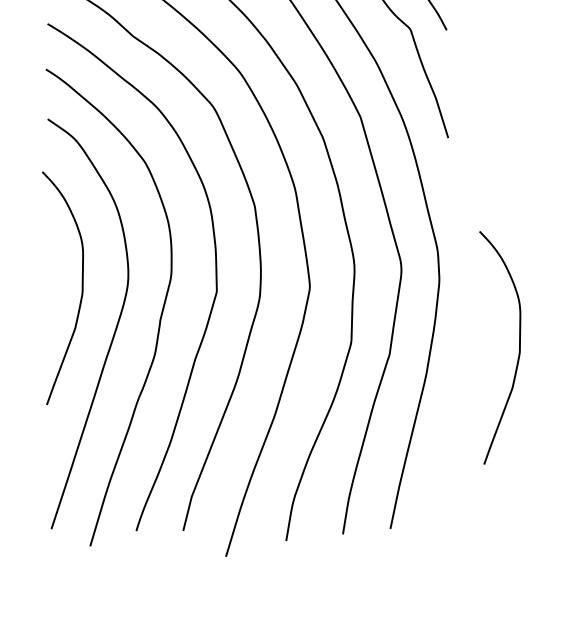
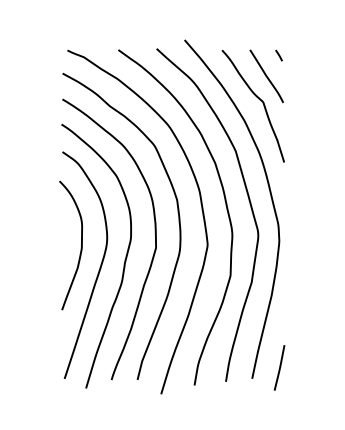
curve: (517, 353) -> (322, 281), removed
line: (439, 508) -> (279, 367), added

